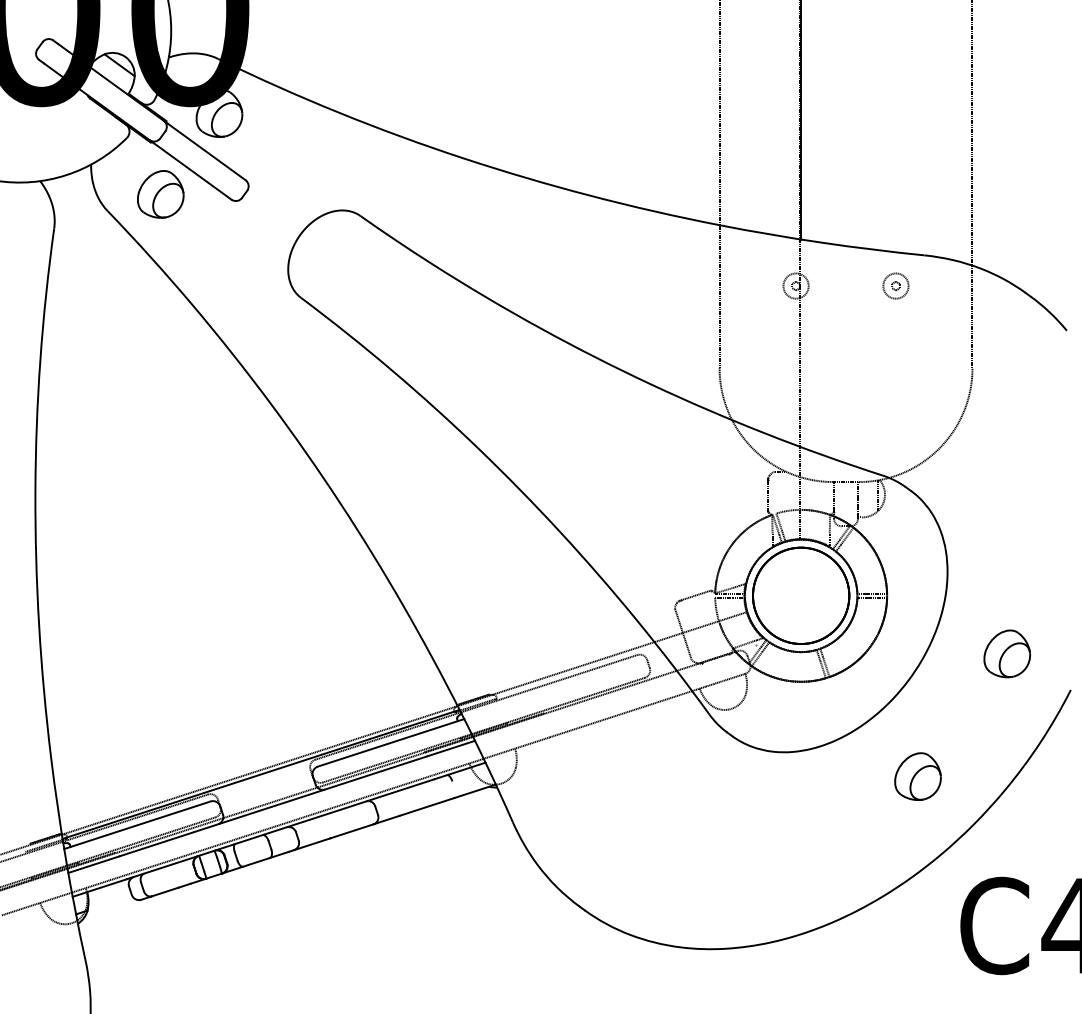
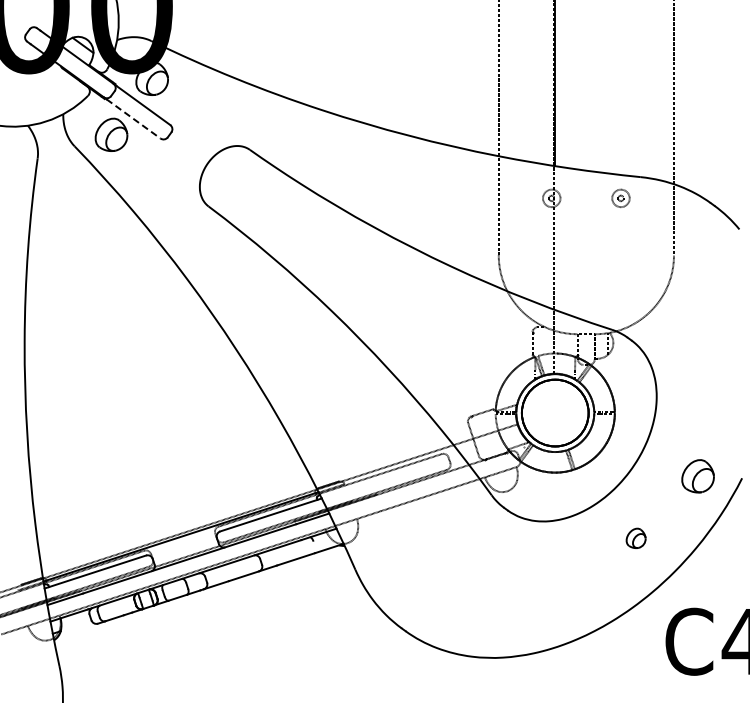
line: (192, 172) -> (133, 119), solid -> dashed
part: (1006, 654) -> (697, 476), moved
part: (916, 776) -> (635, 538), size x0.6

